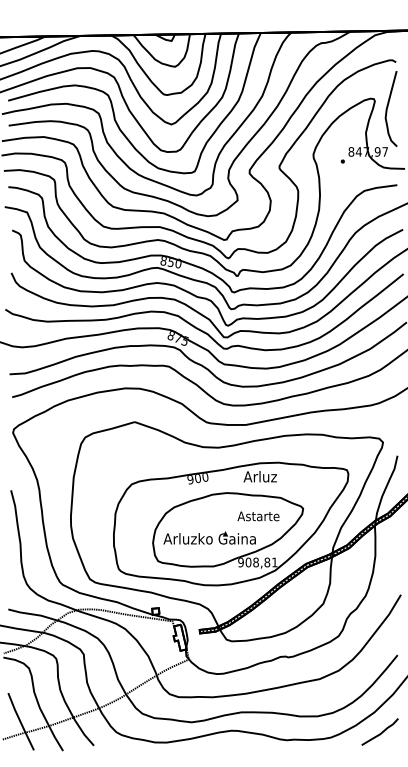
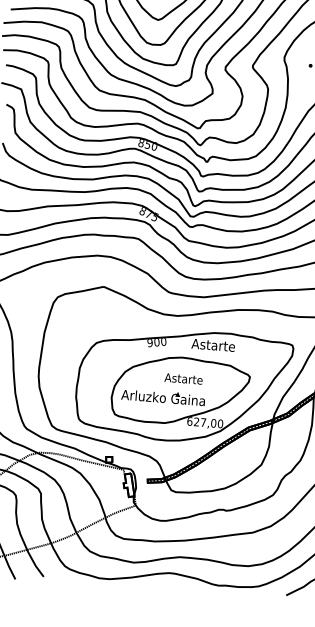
text: (260, 476) -> (213, 345), Arluz -> Astarte
text: (258, 516) -> (183, 379), moved
text: (257, 562) -> (204, 422), 908,81 -> 627,00

